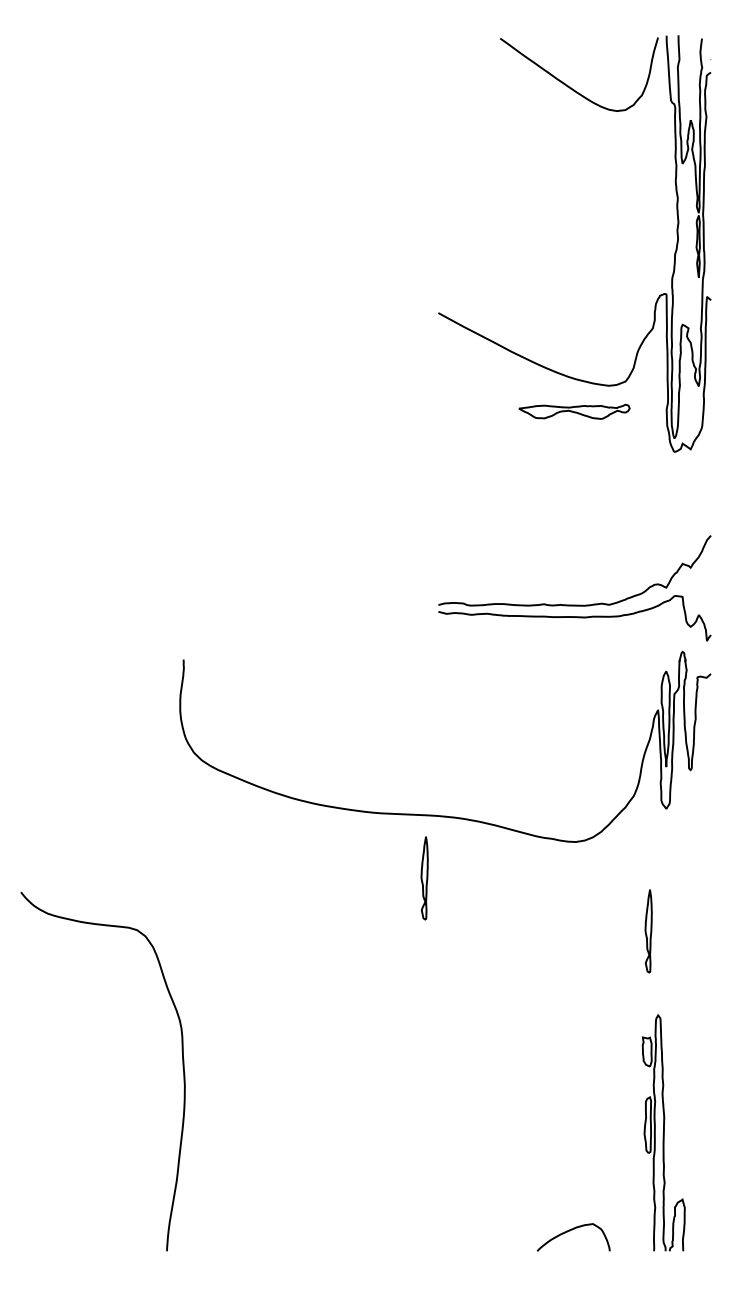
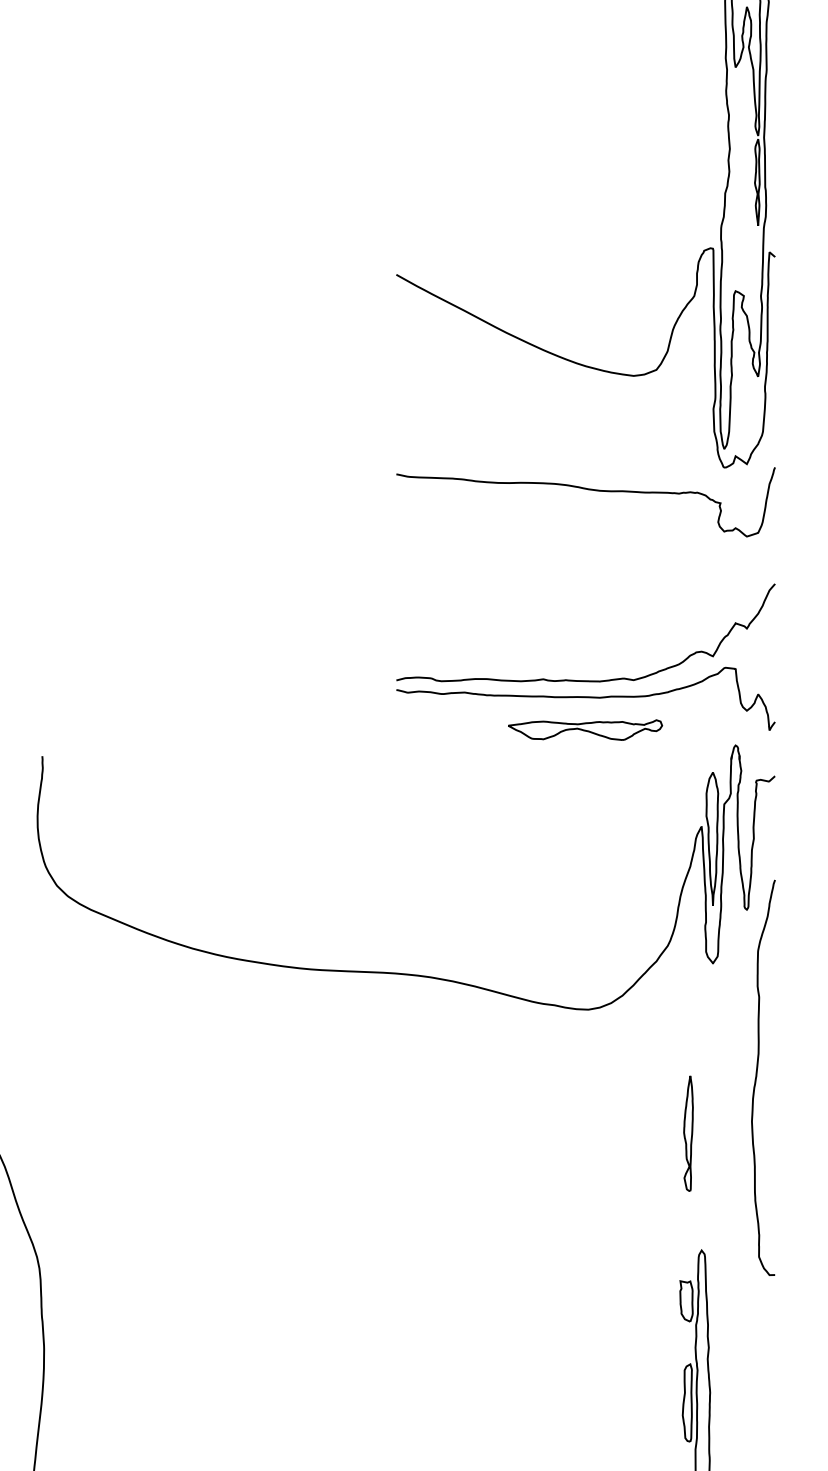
part: (574, 411) -> (585, 729), moved
curve: (575, 468) -> (586, 490), added
part: (424, 878) -> (377, 1060), removed
curve: (698, 890) -> (757, 1077), added

